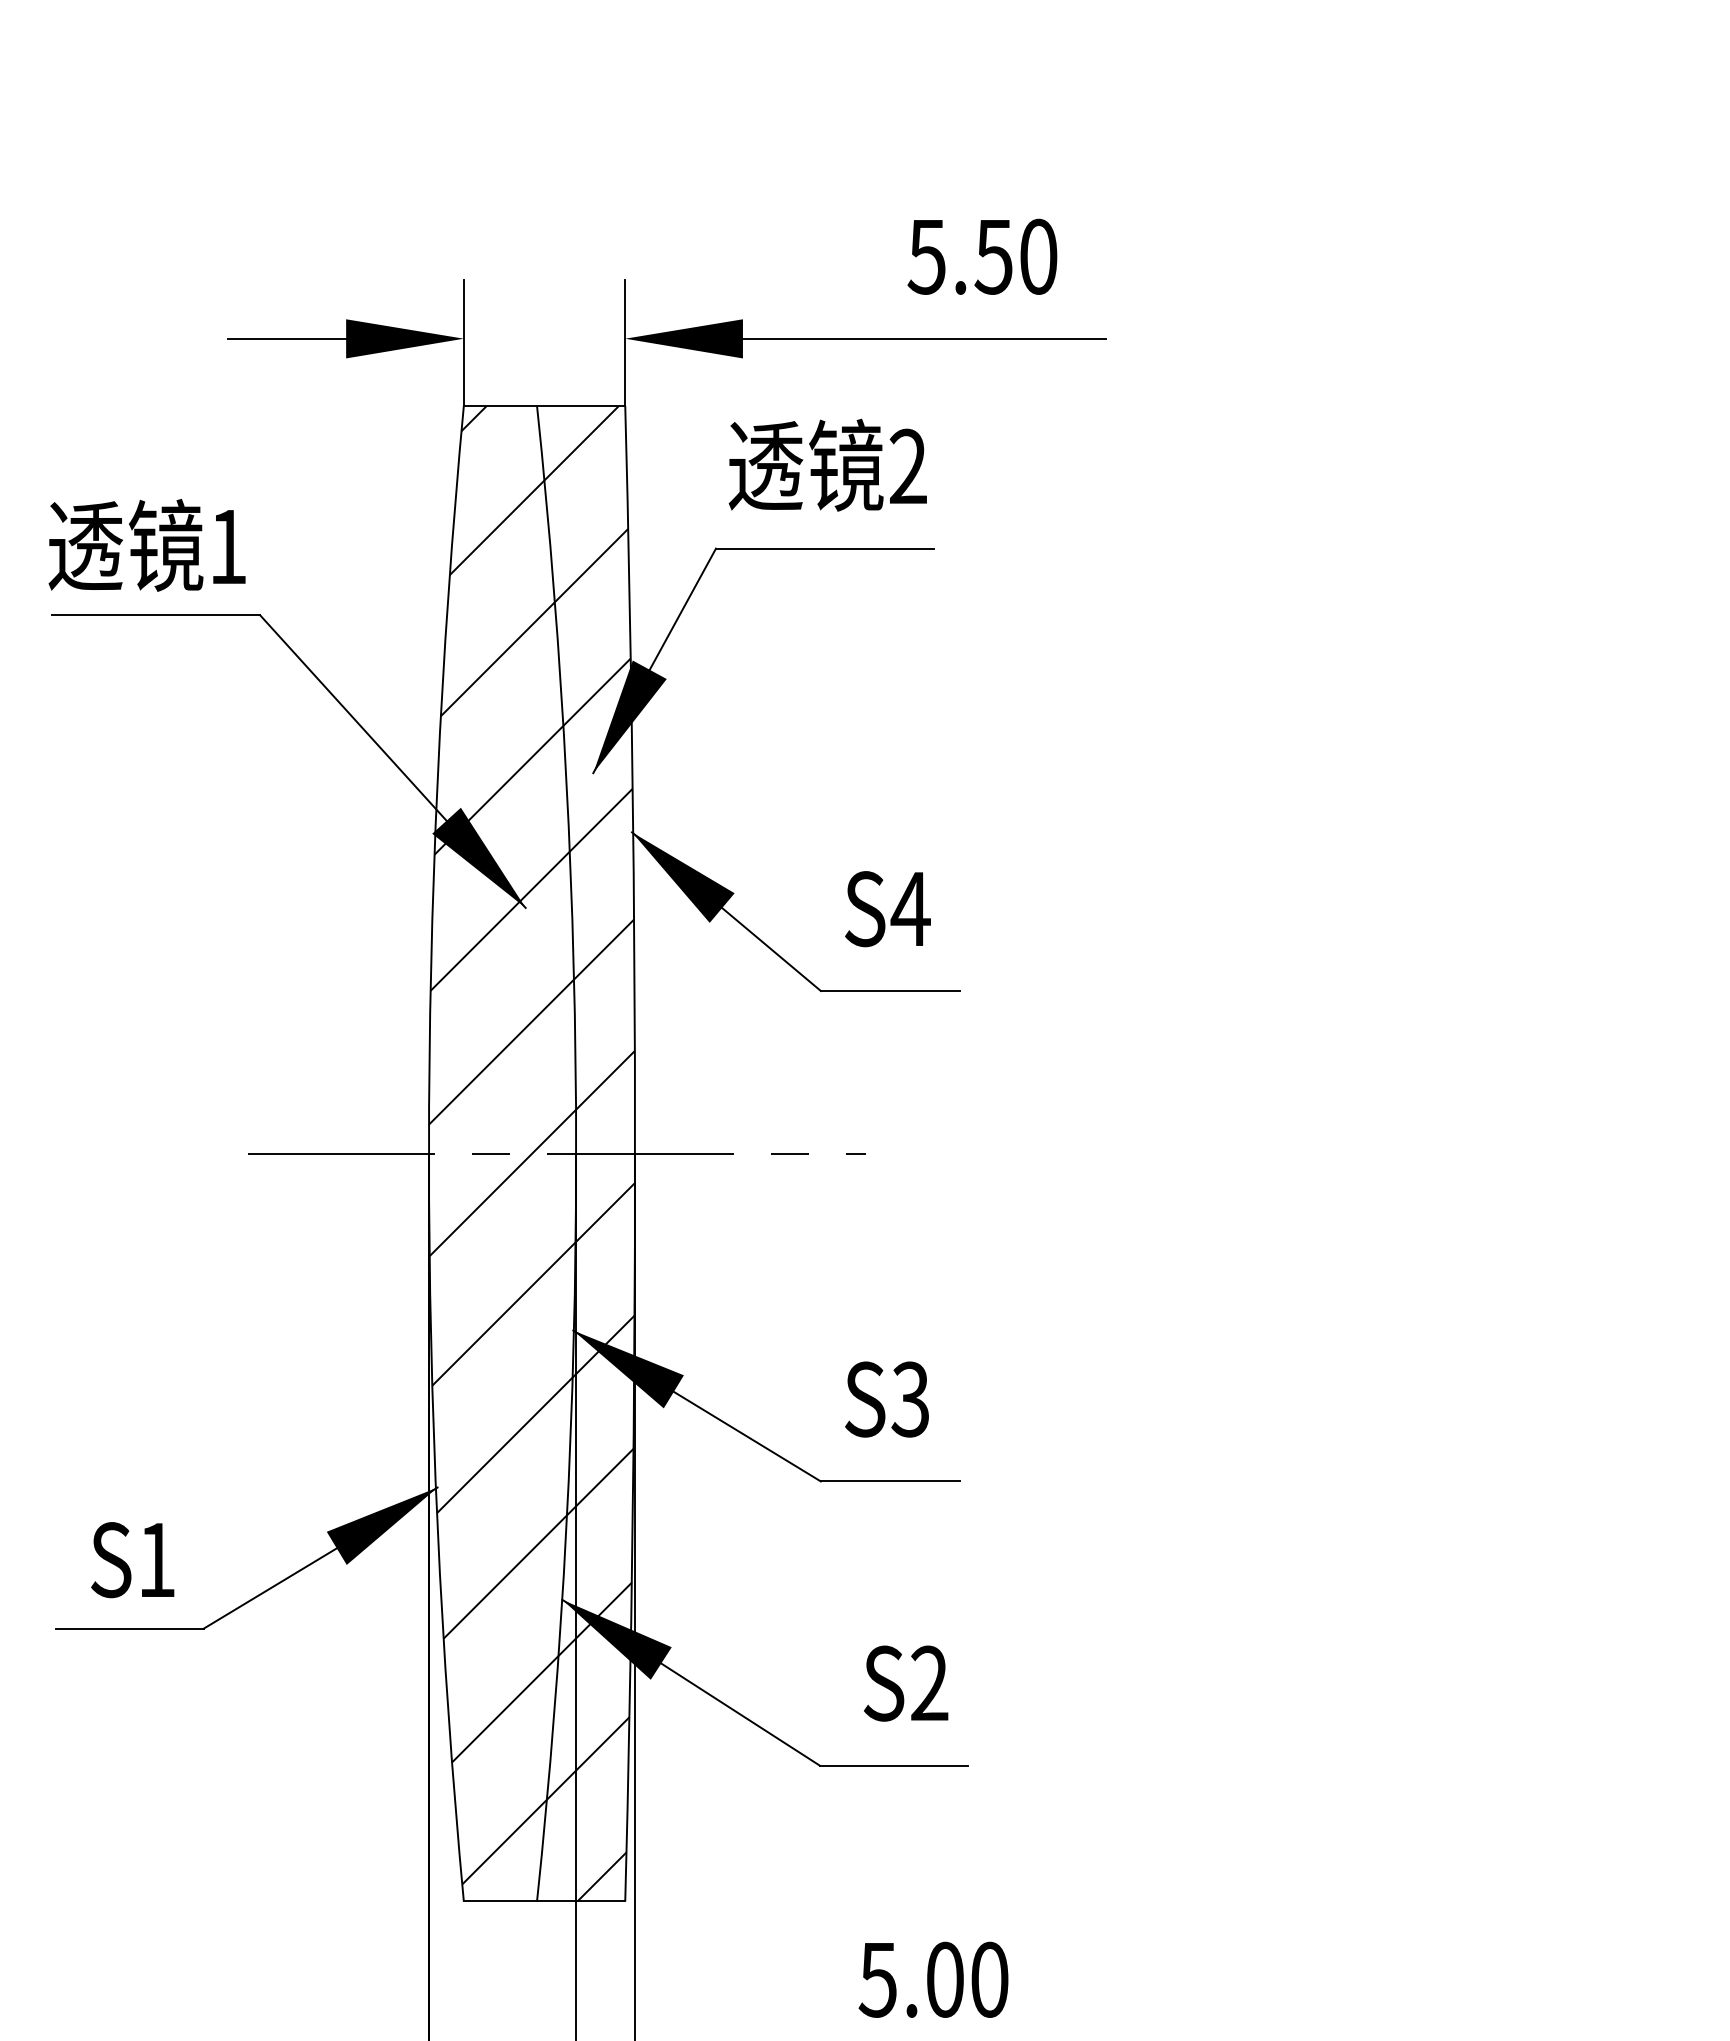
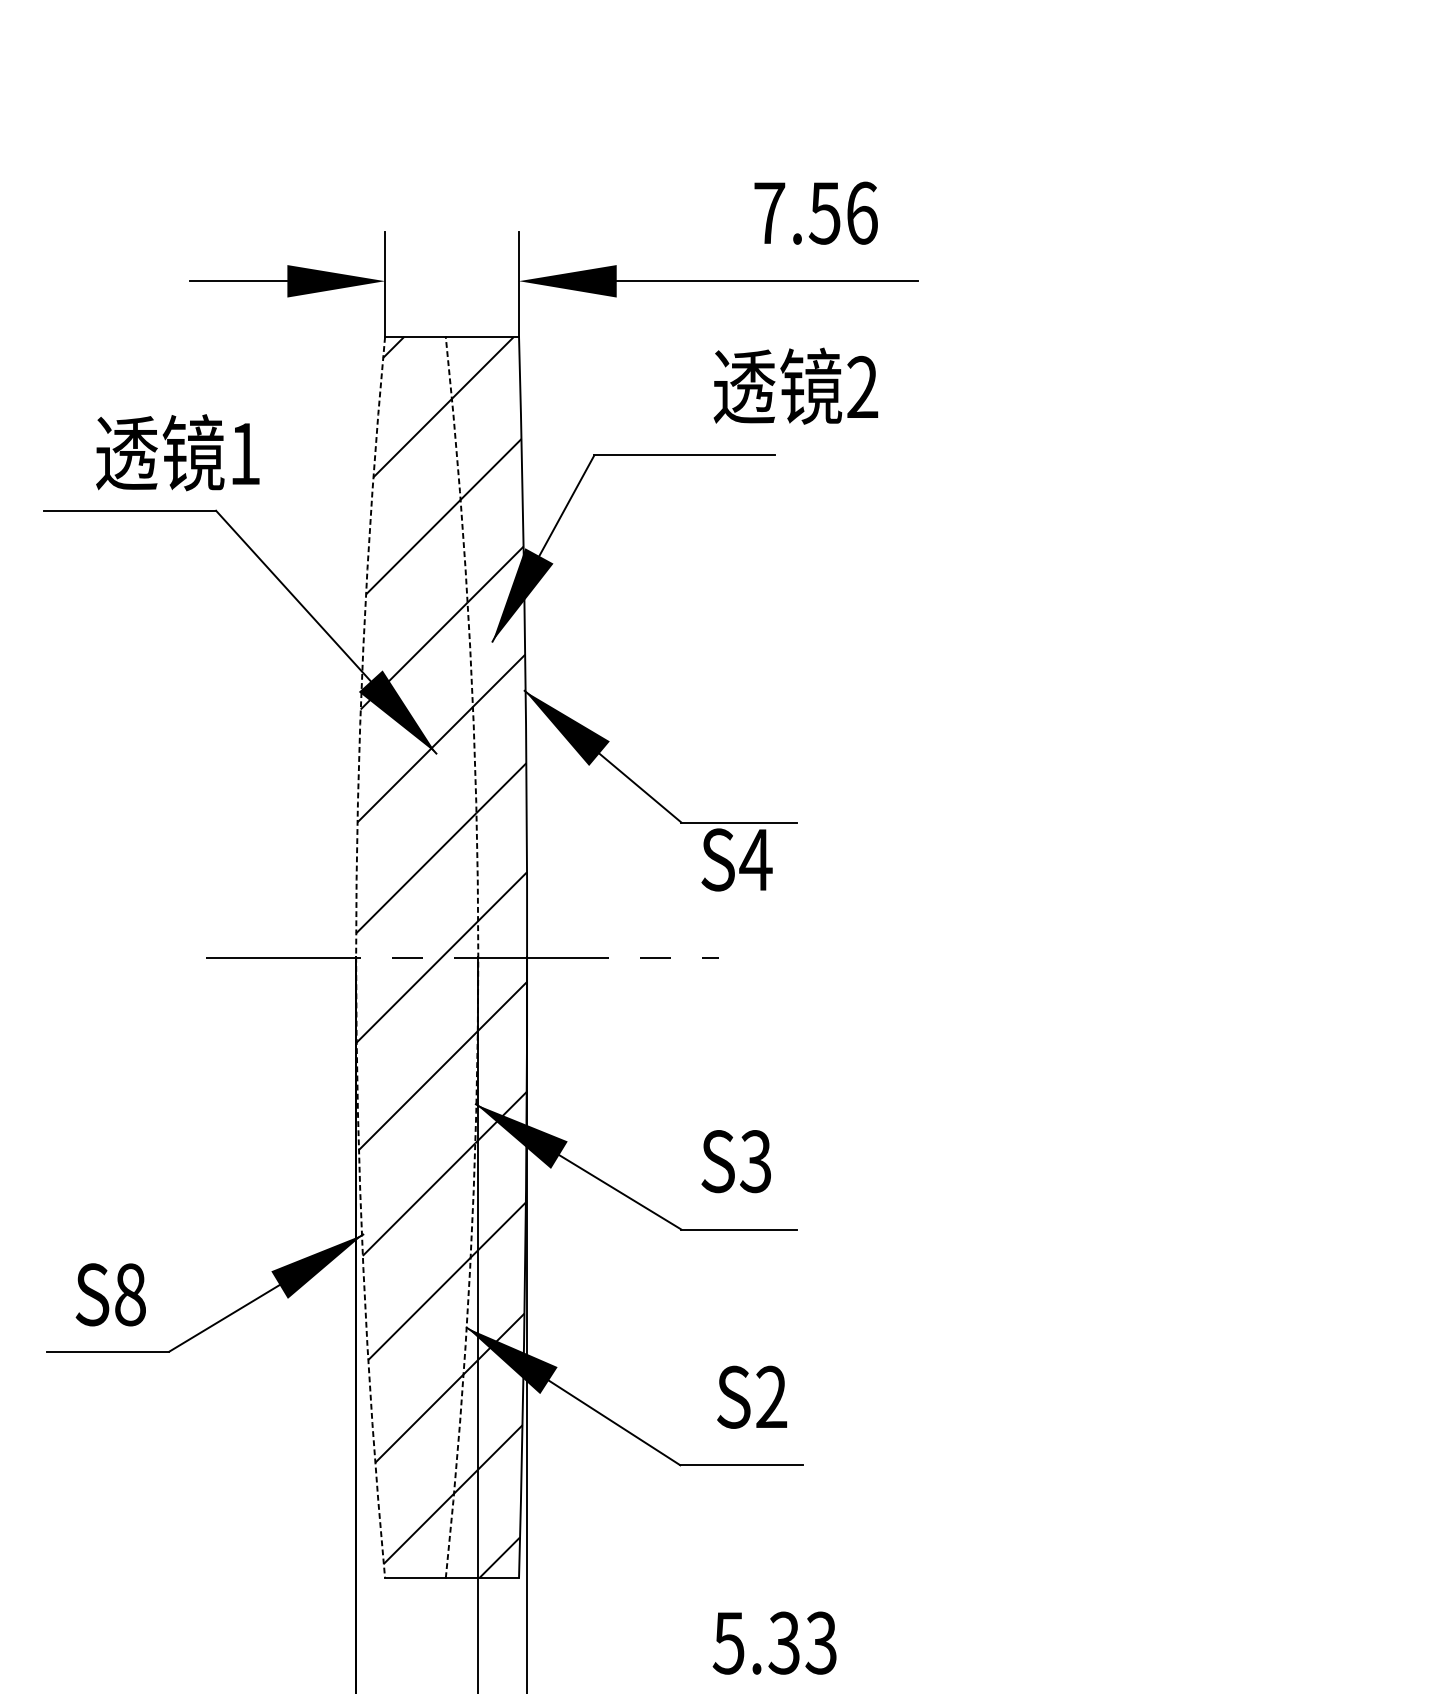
text: (982, 256) -> (815, 212), 5.50 -> 7.56
text: (827, 464) -> (795, 385), moved
text: (146, 545) -> (177, 452), moved
text: (887, 909) -> (736, 860), moved
arc: (428, 1153) -> (355, 957), solid -> dashed
arc: (576, 1153) -> (478, 957), solid -> dashed
text: (156, 1560) -> (130, 1295), S1 -> S8
text: (966, 1979) -> (802, 1642), 5.00 -> 5.33

